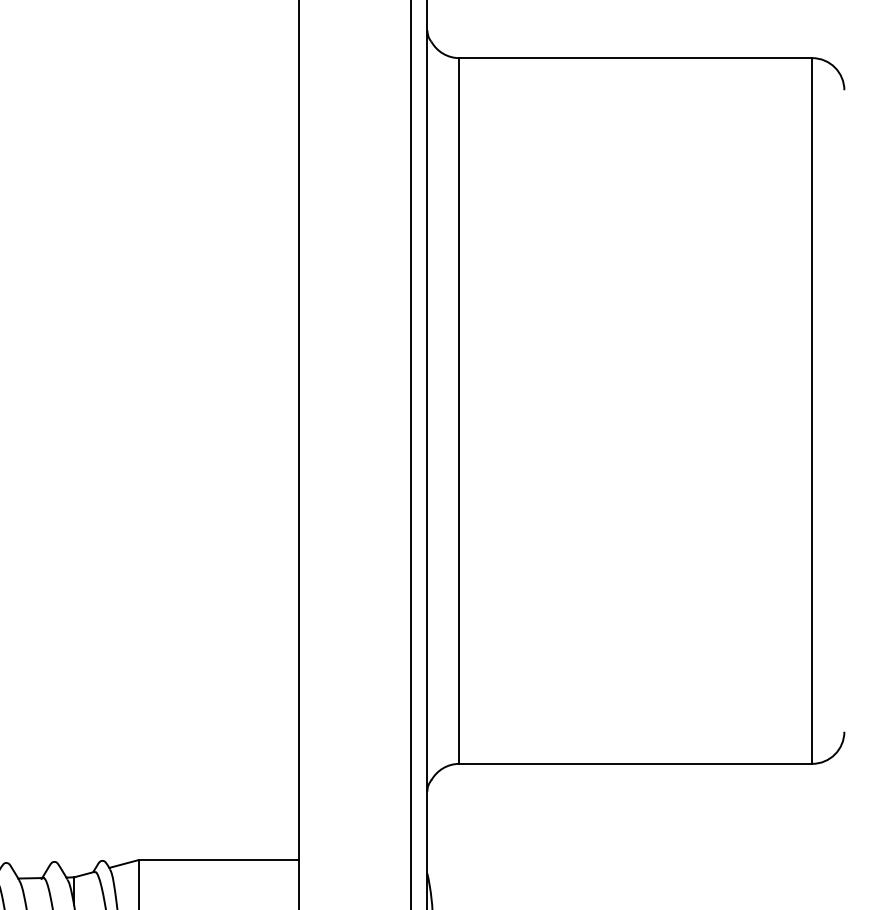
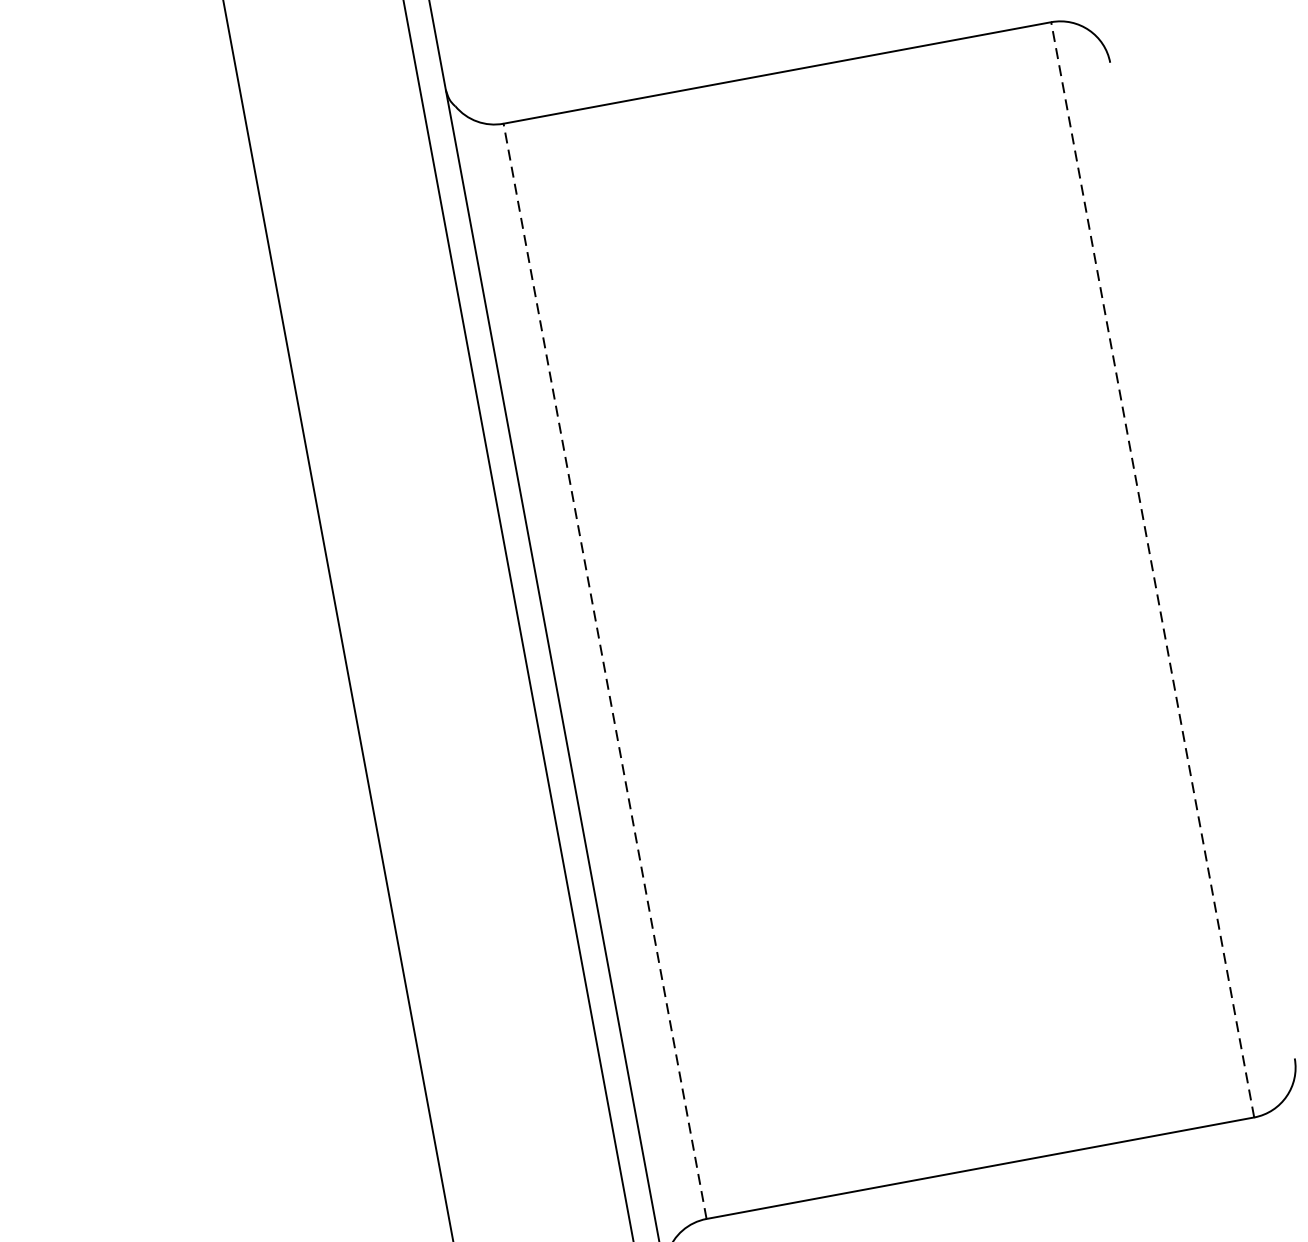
line: (459, 411) -> (605, 672), solid -> dashed
line: (812, 411) -> (1153, 570), solid -> dashed

